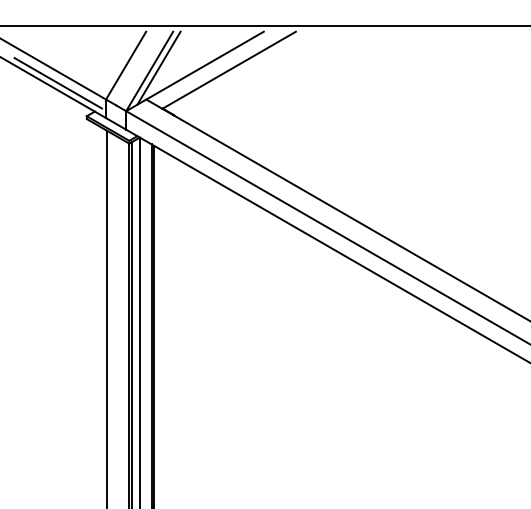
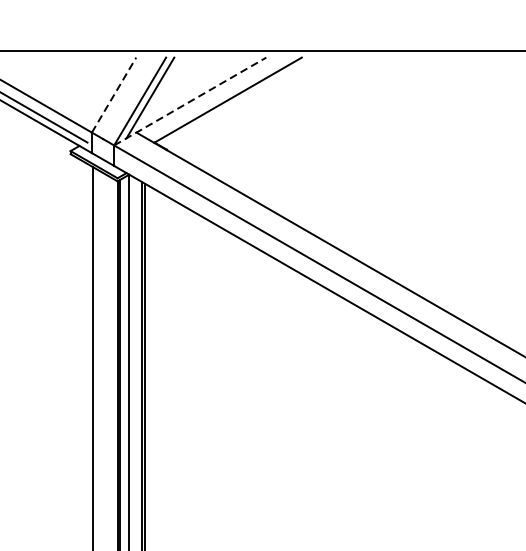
line: (126, 65) -> (114, 94), solid -> dashed
line: (195, 71) -> (190, 101), solid -> dashed

